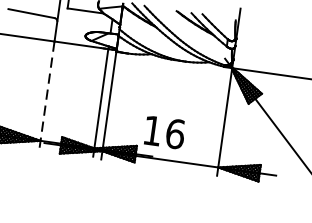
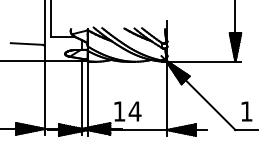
line: (46, 95) -> (44, 97), dashed -> solid
text: (174, 133) -> (134, 111), 16 -> 14

